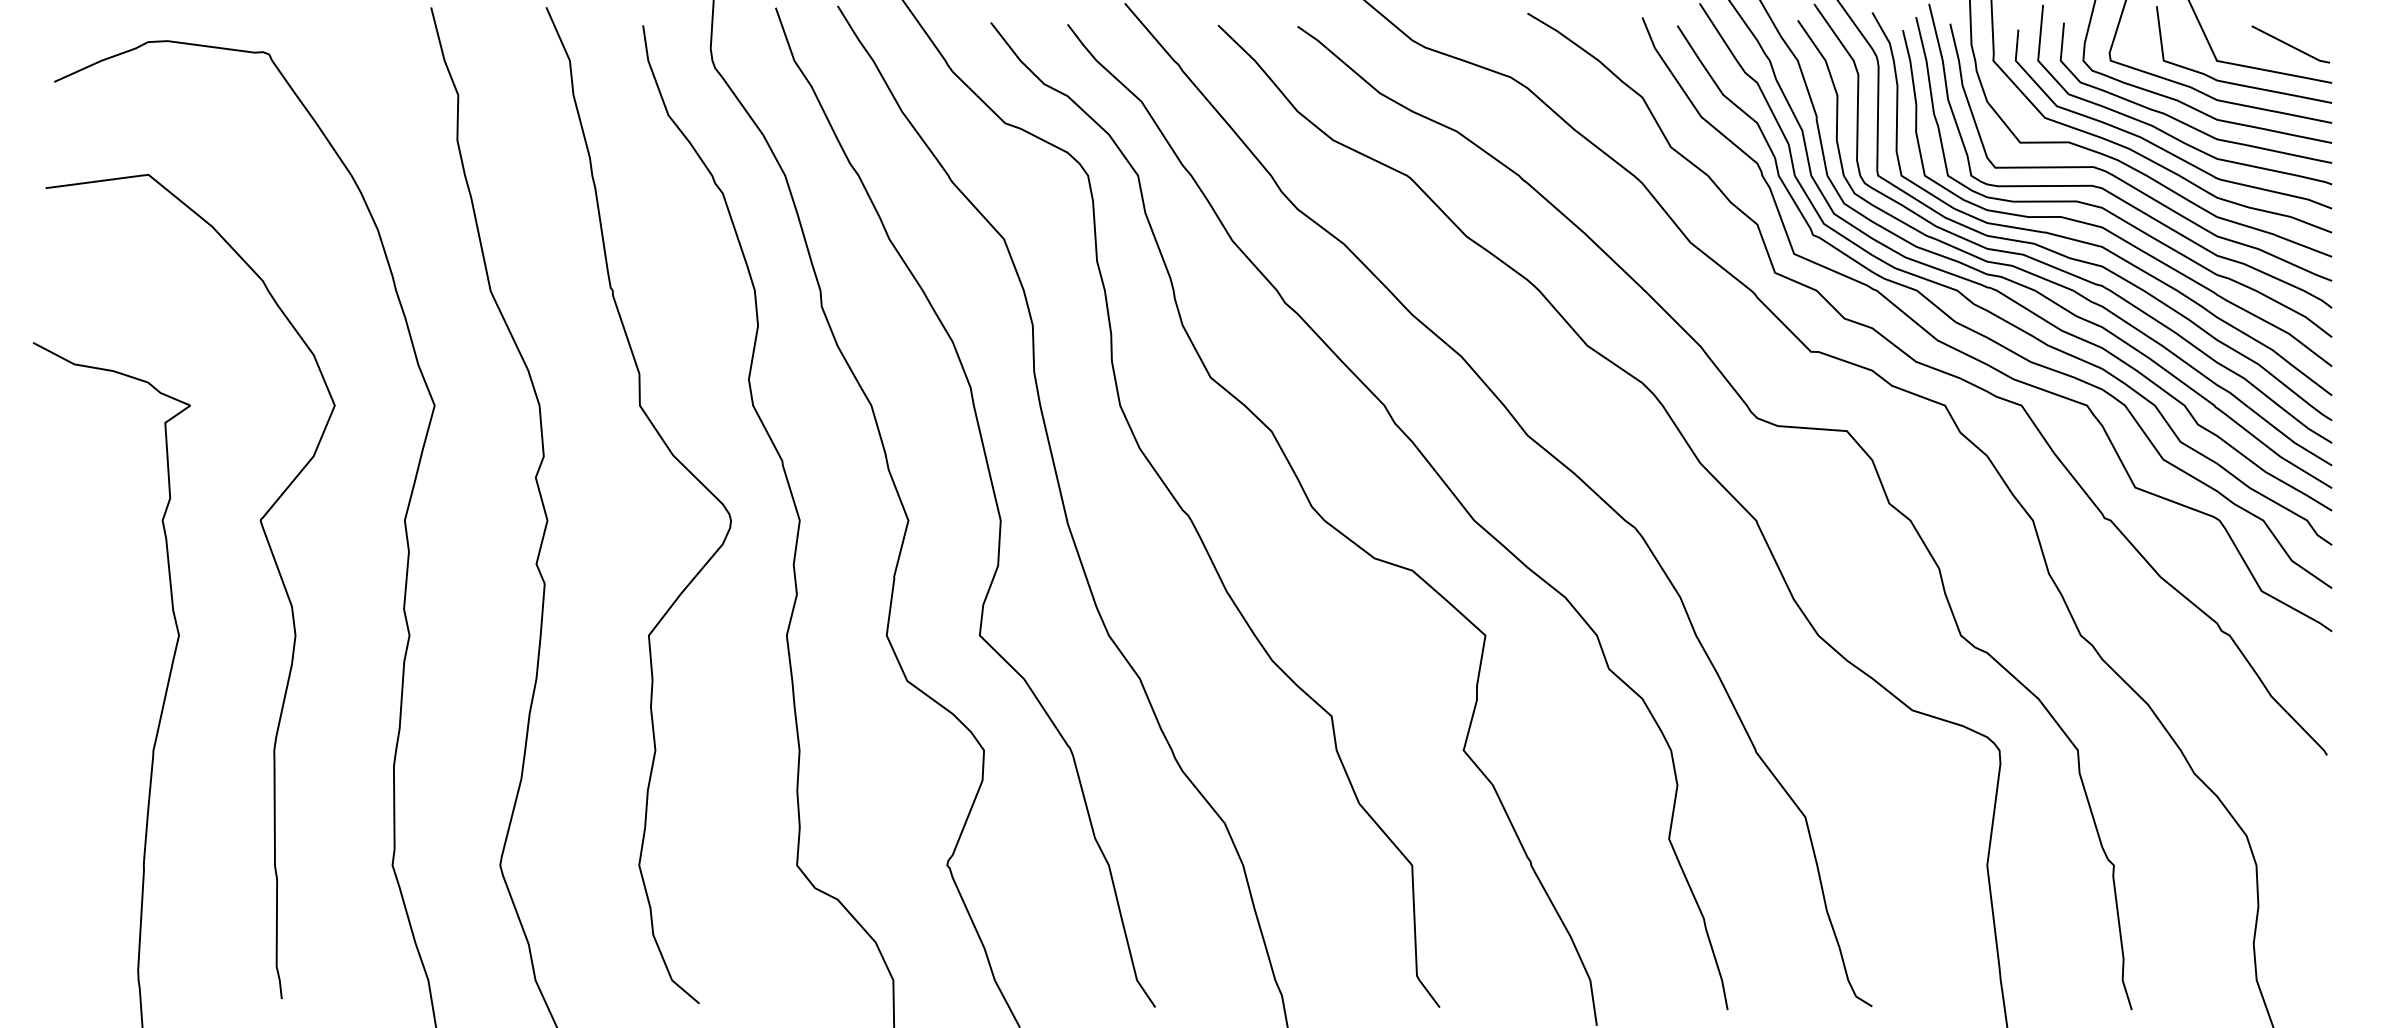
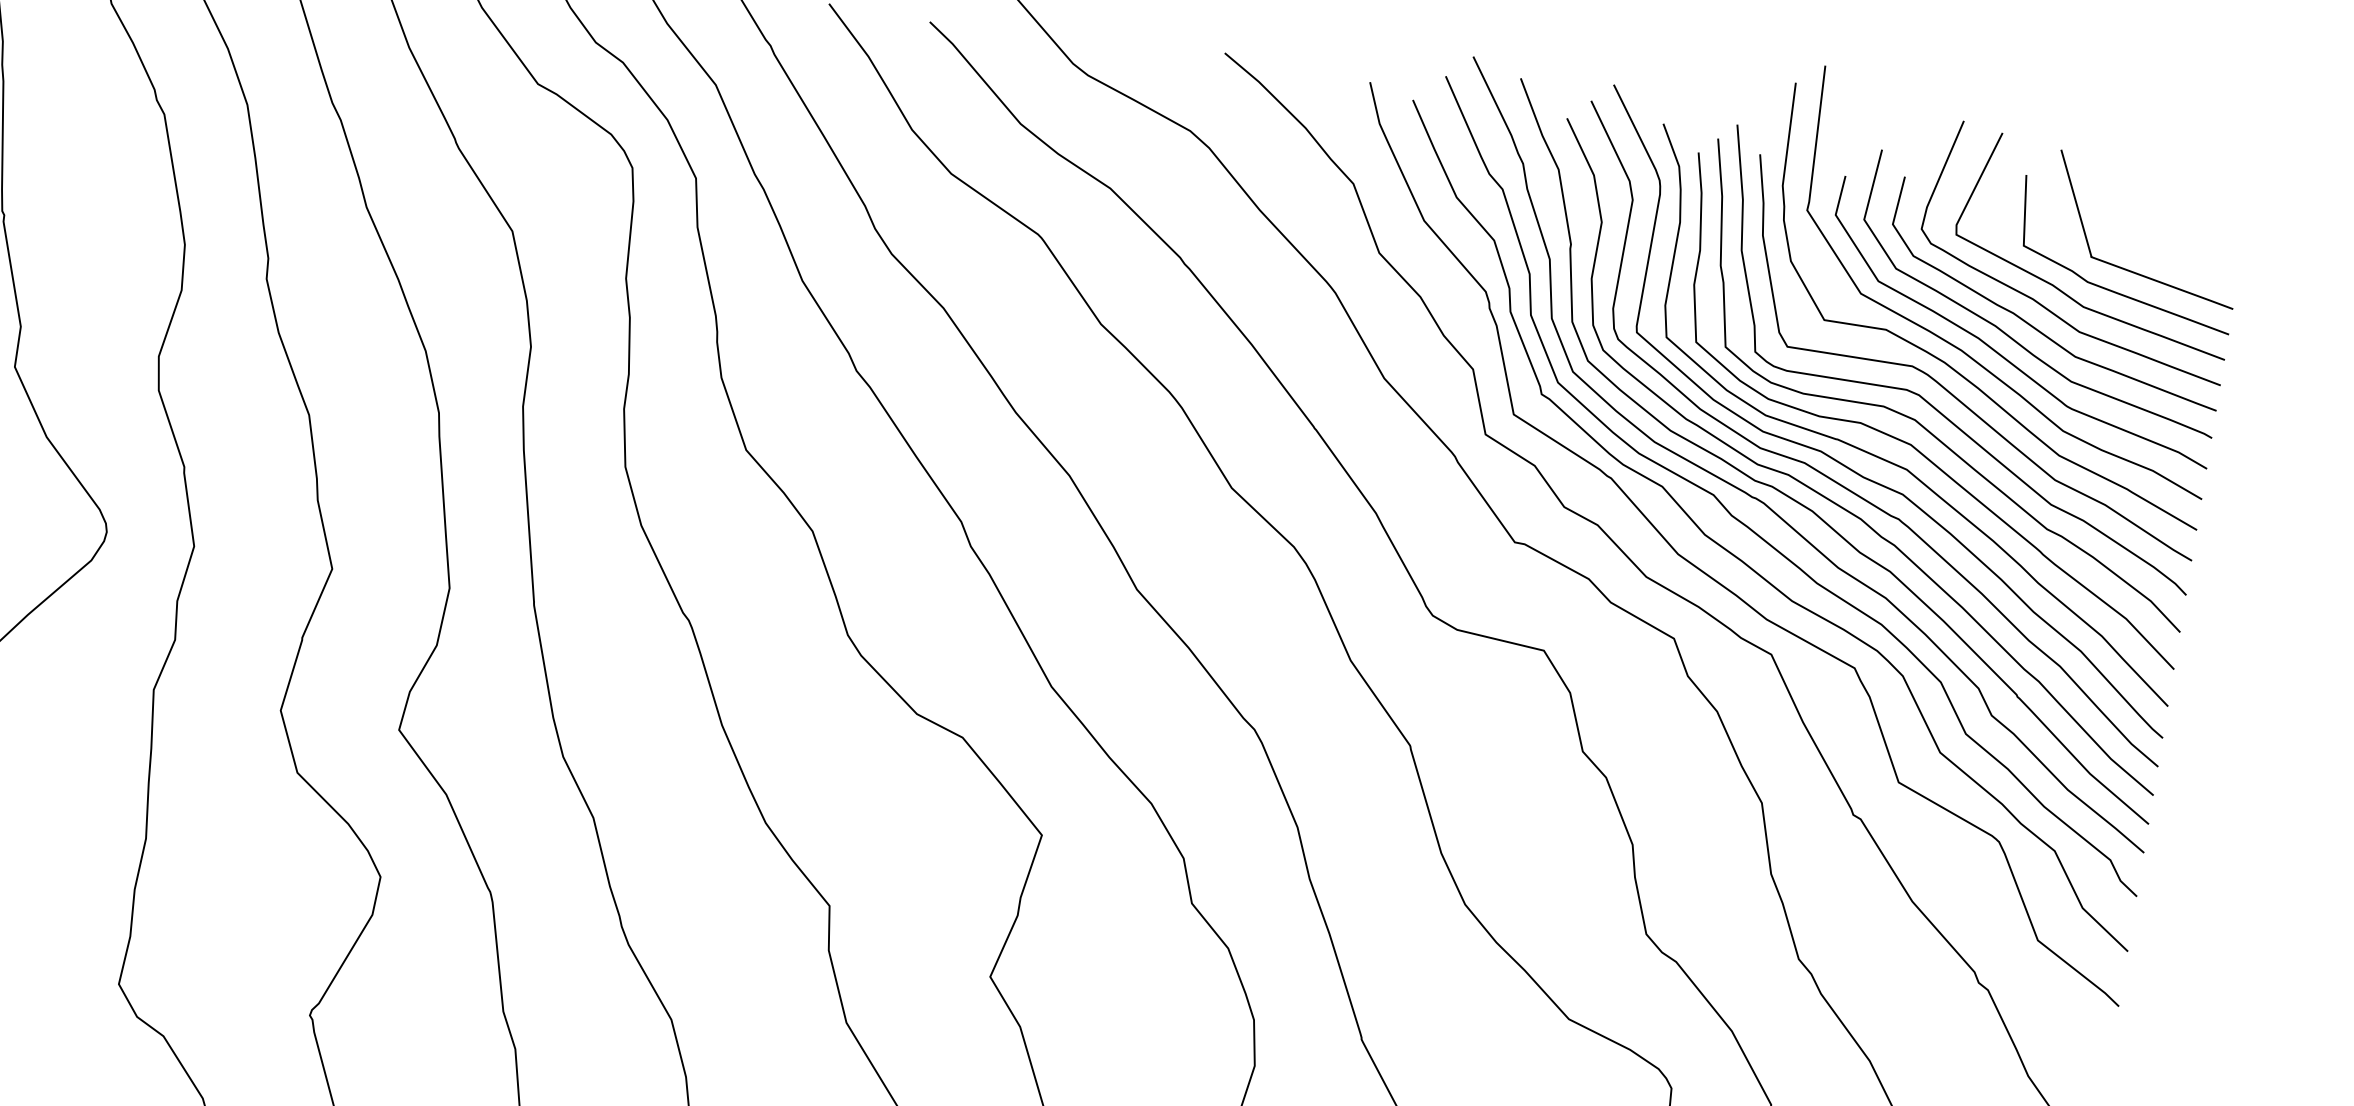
line: (2290, 44) -> (2188, 251), removed

